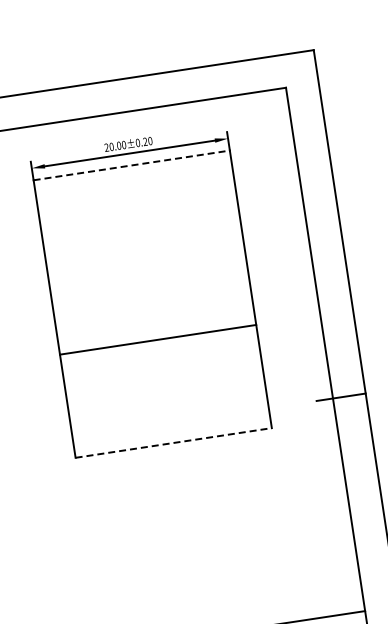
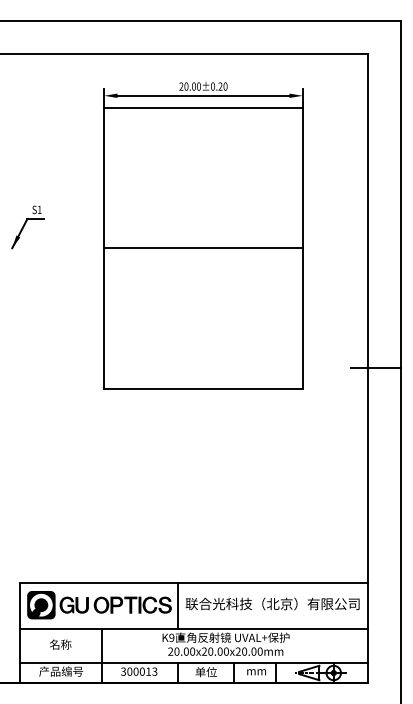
line: (132, 164) -> (204, 107), dashed -> solid
line: (158, 340) -> (203, 248), moved
line: (174, 442) -> (204, 388), dashed -> solid

